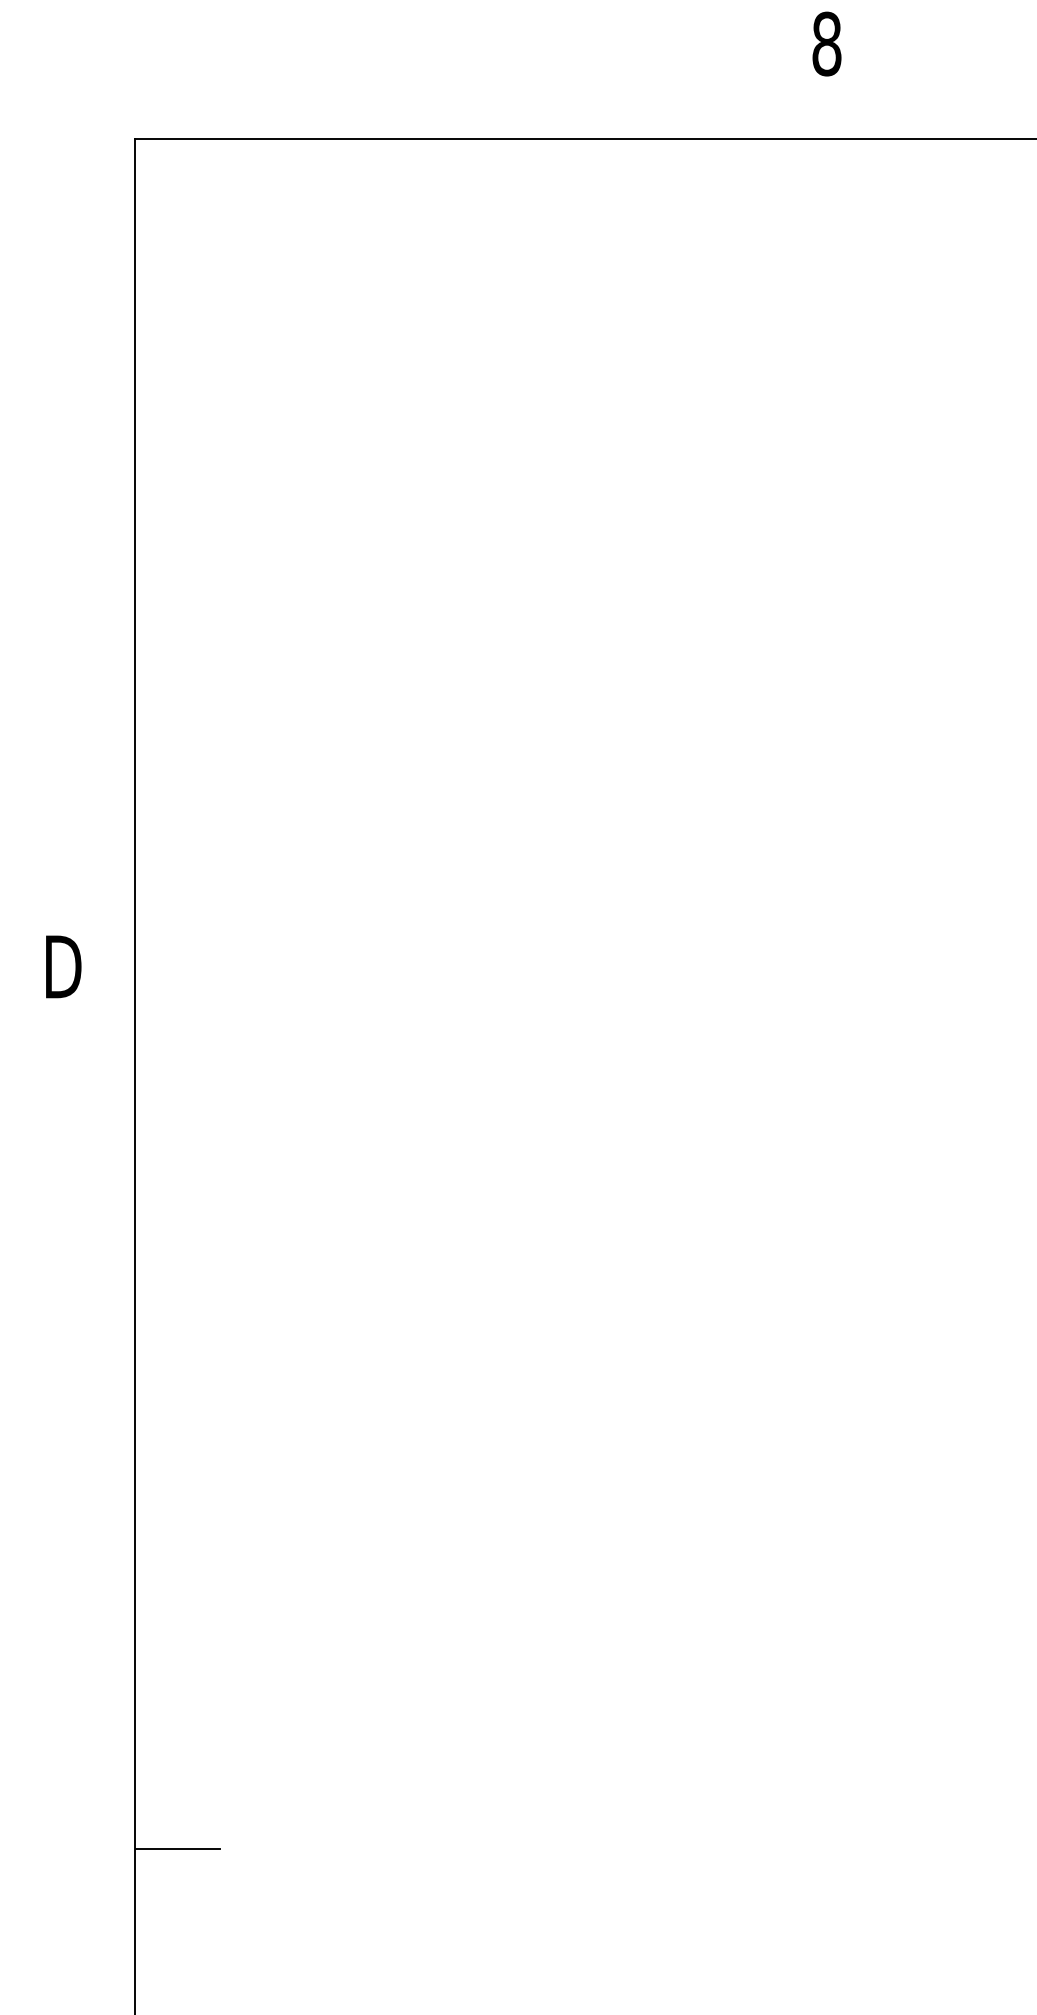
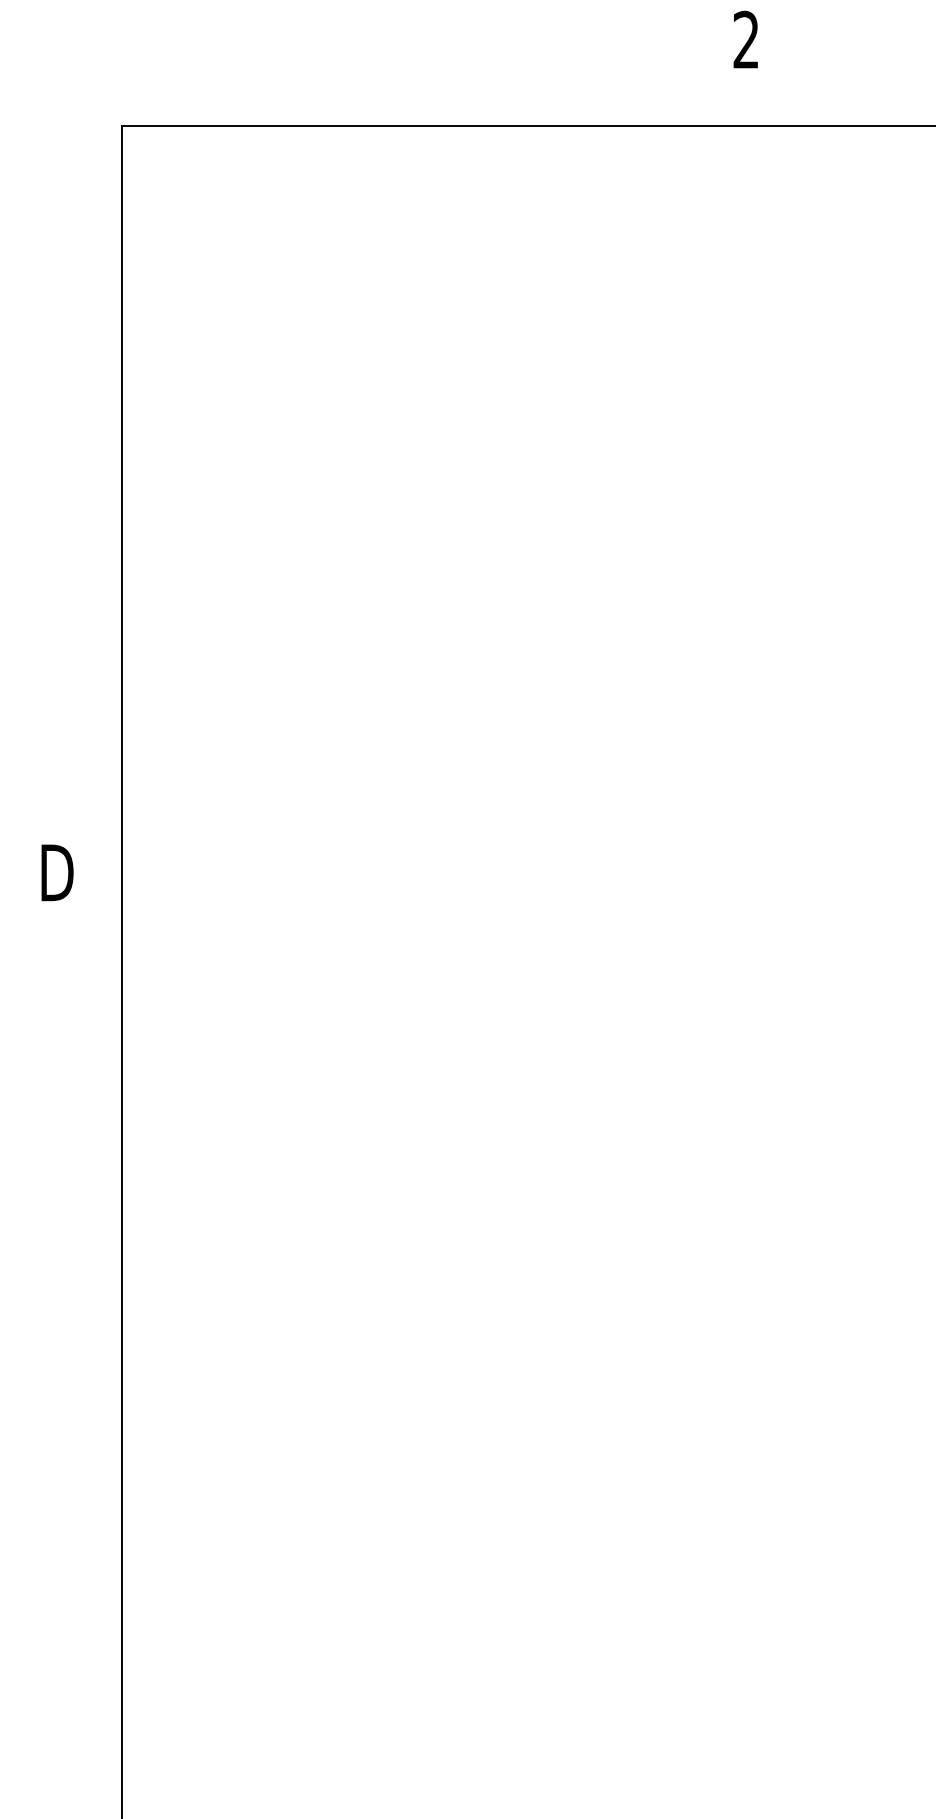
text: (826, 43) -> (745, 39), 8 -> 2
line: (177, 1848) -> (160, 1668), removed

